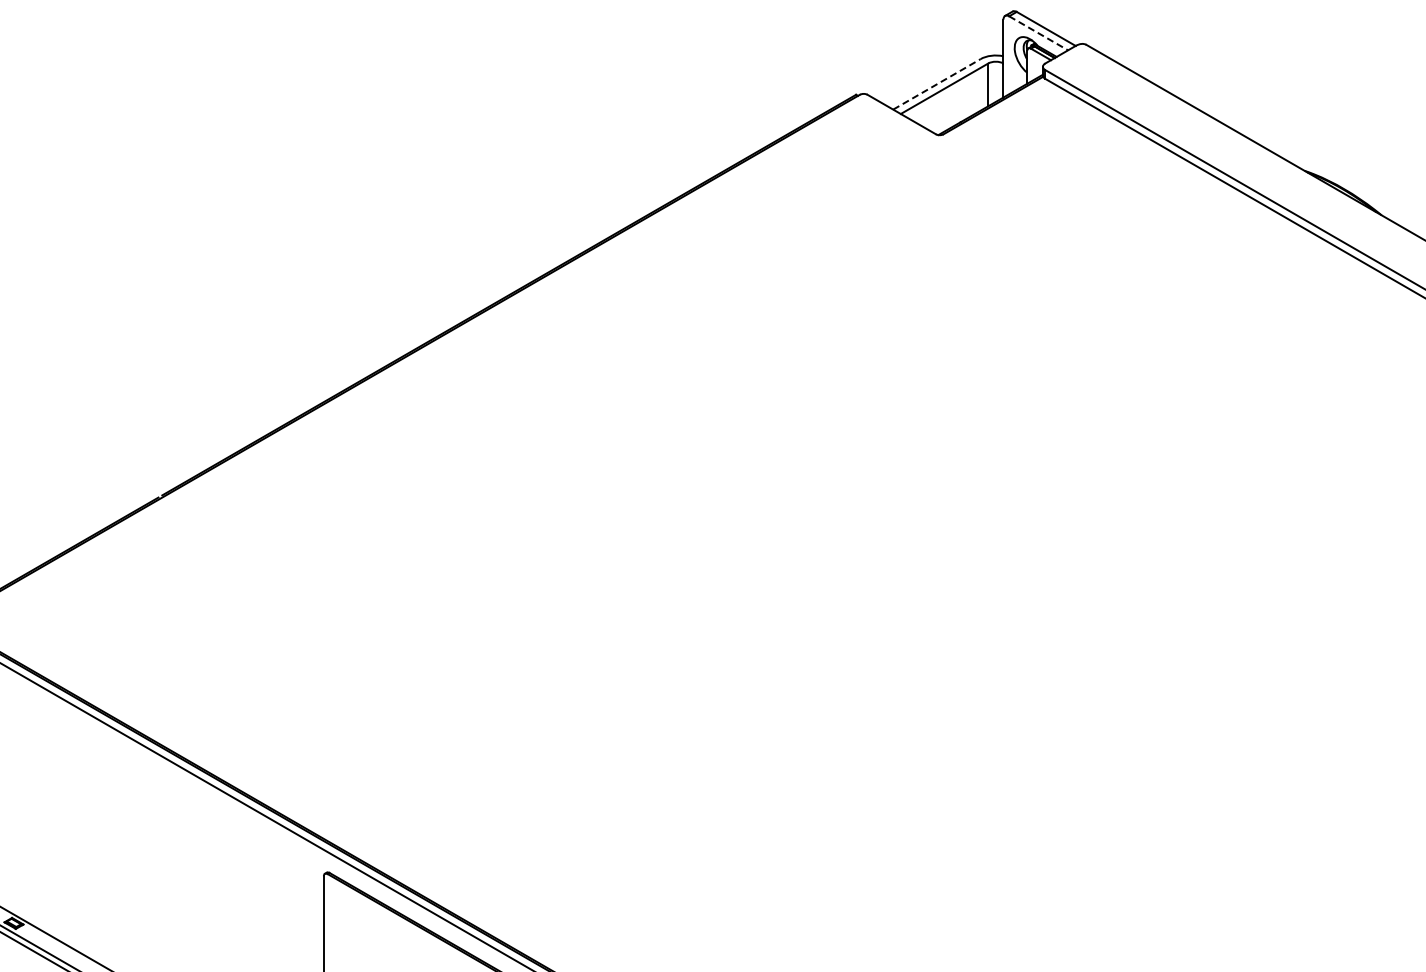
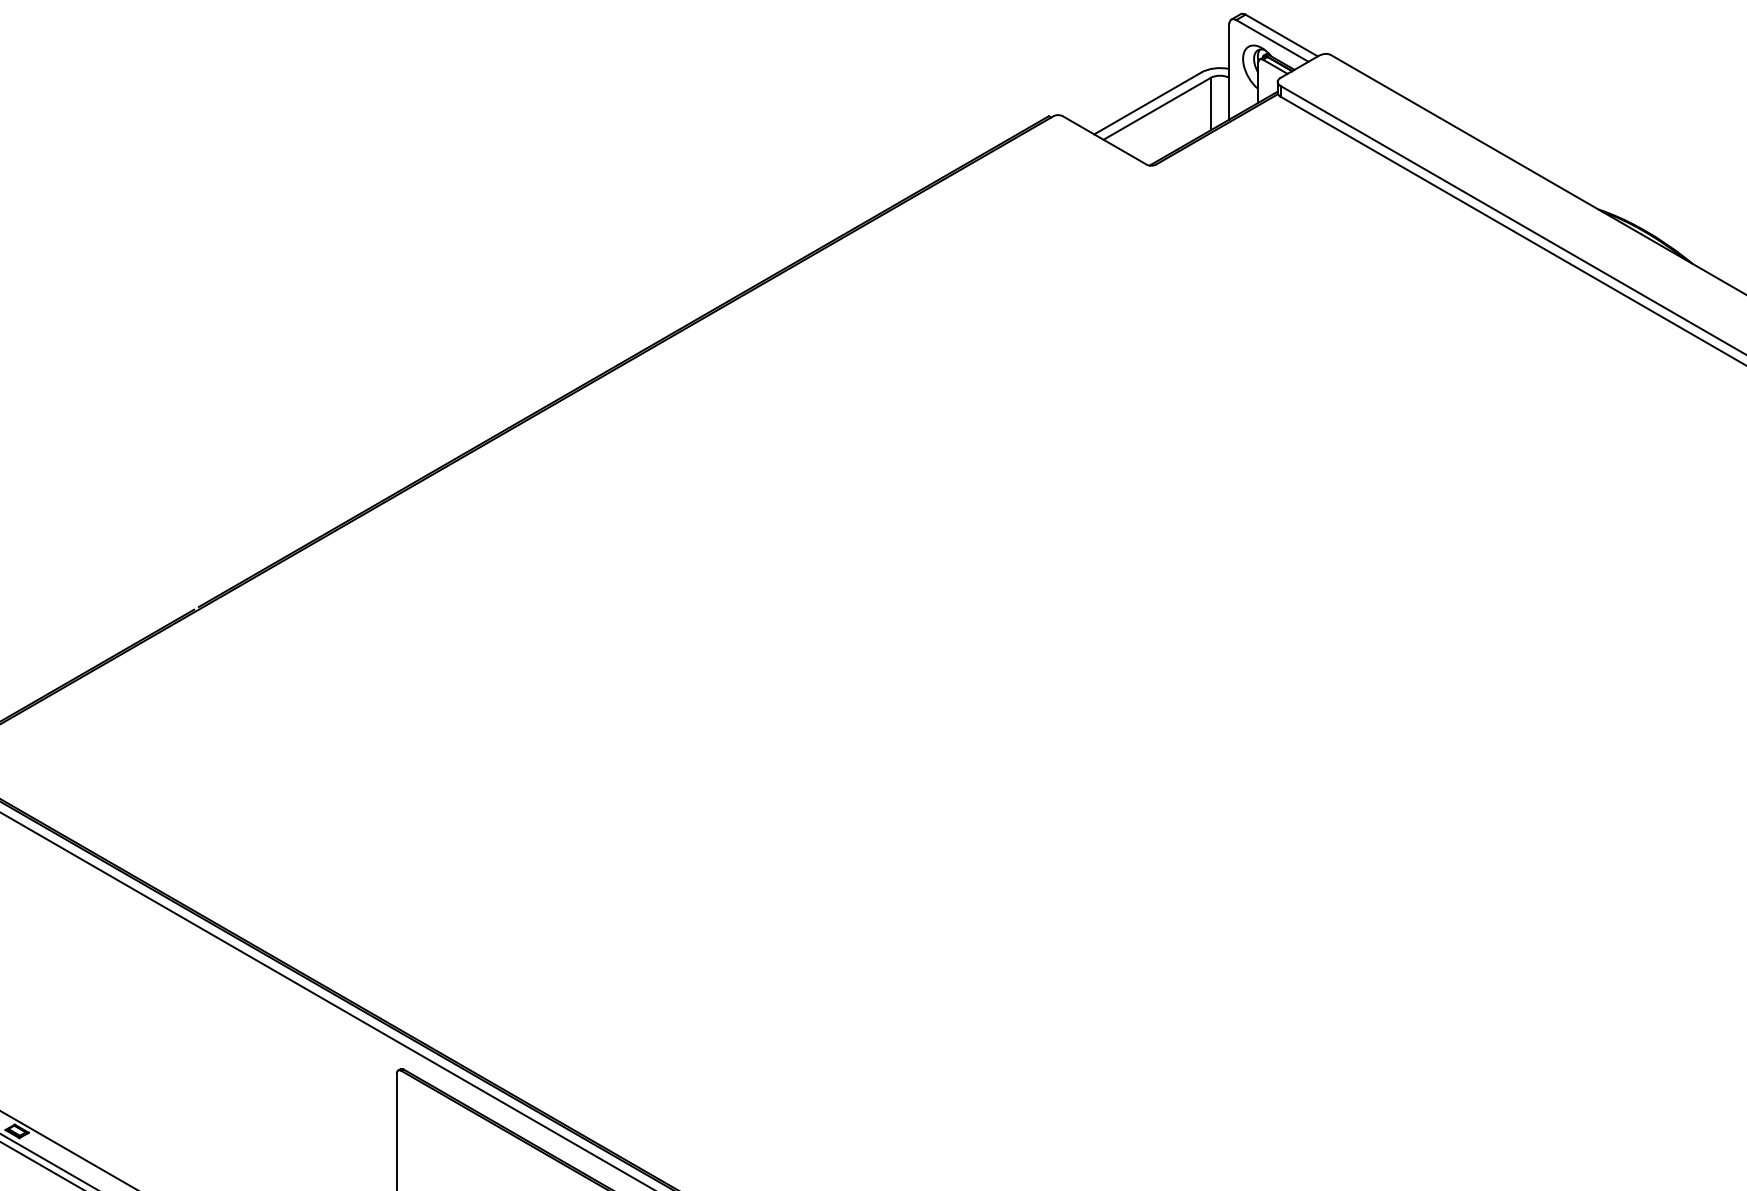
line: (1039, 33) -> (1273, 41), dashed -> solid
line: (937, 84) -> (1148, 103), dashed -> solid

